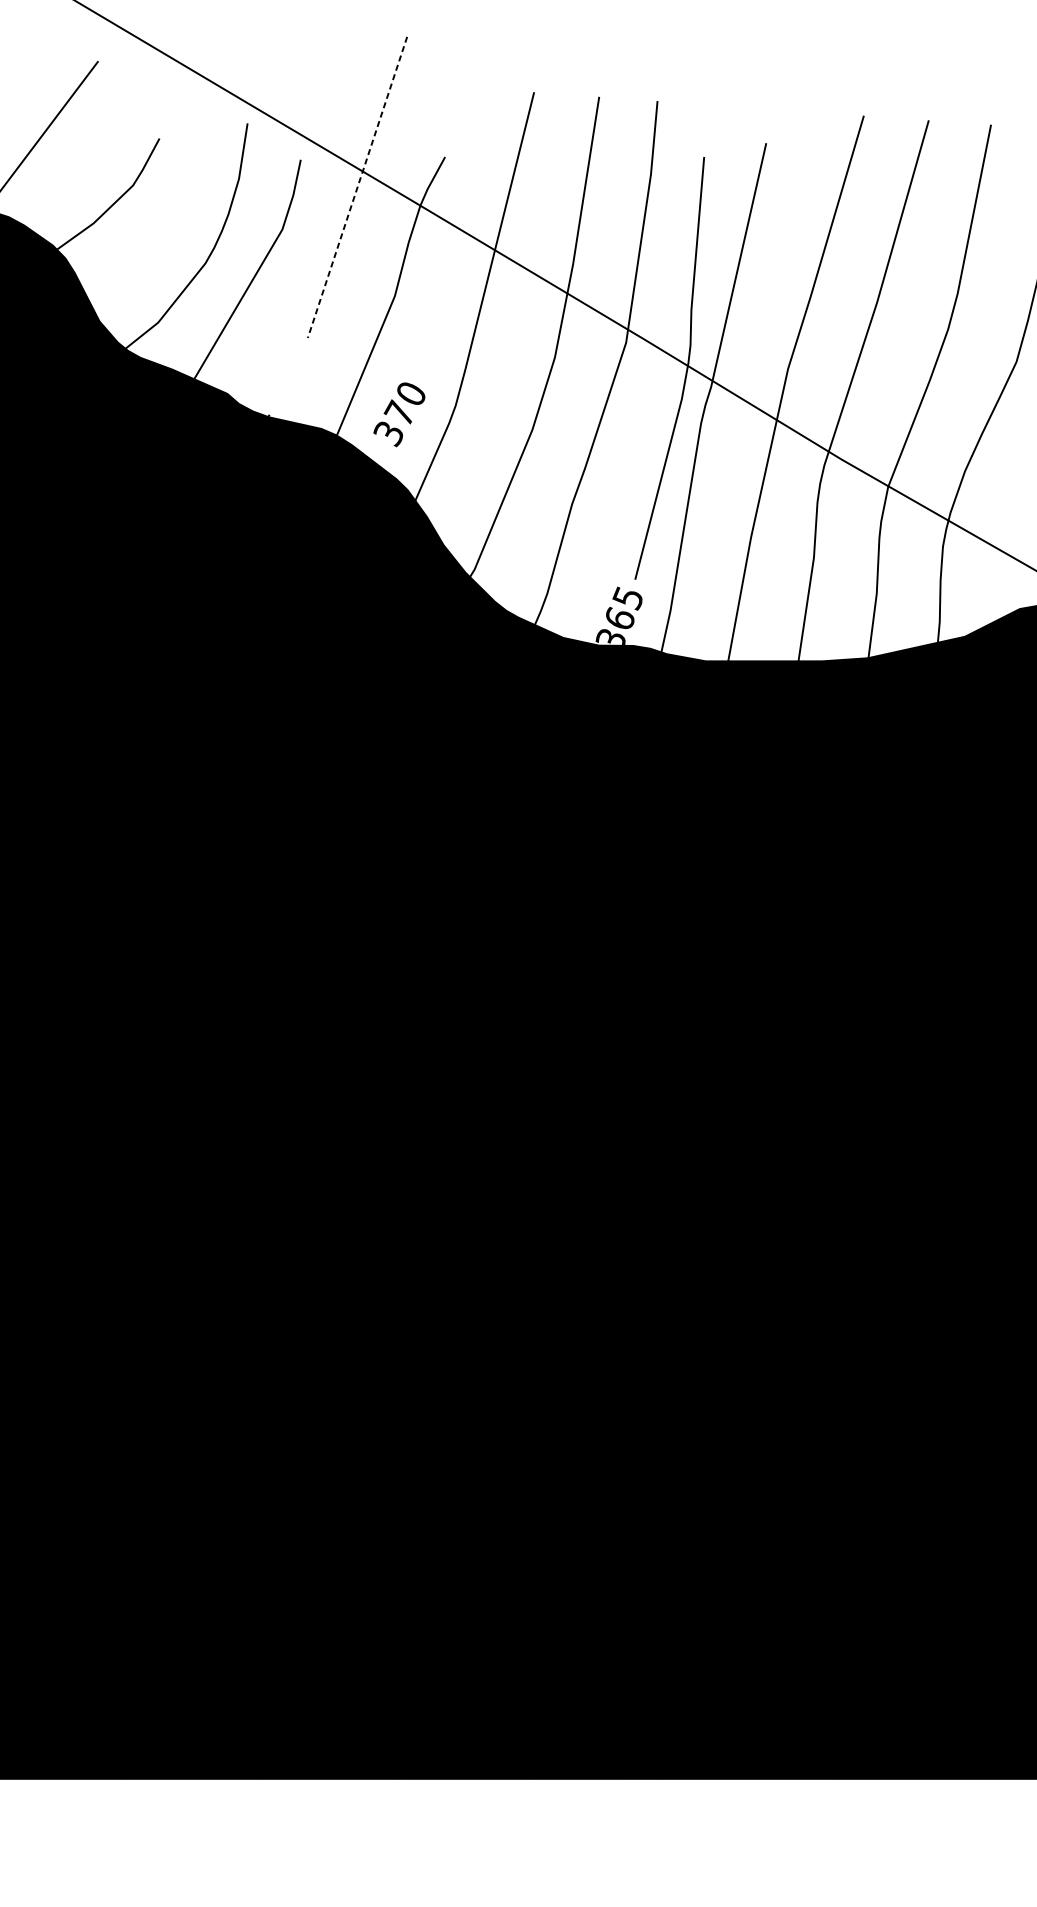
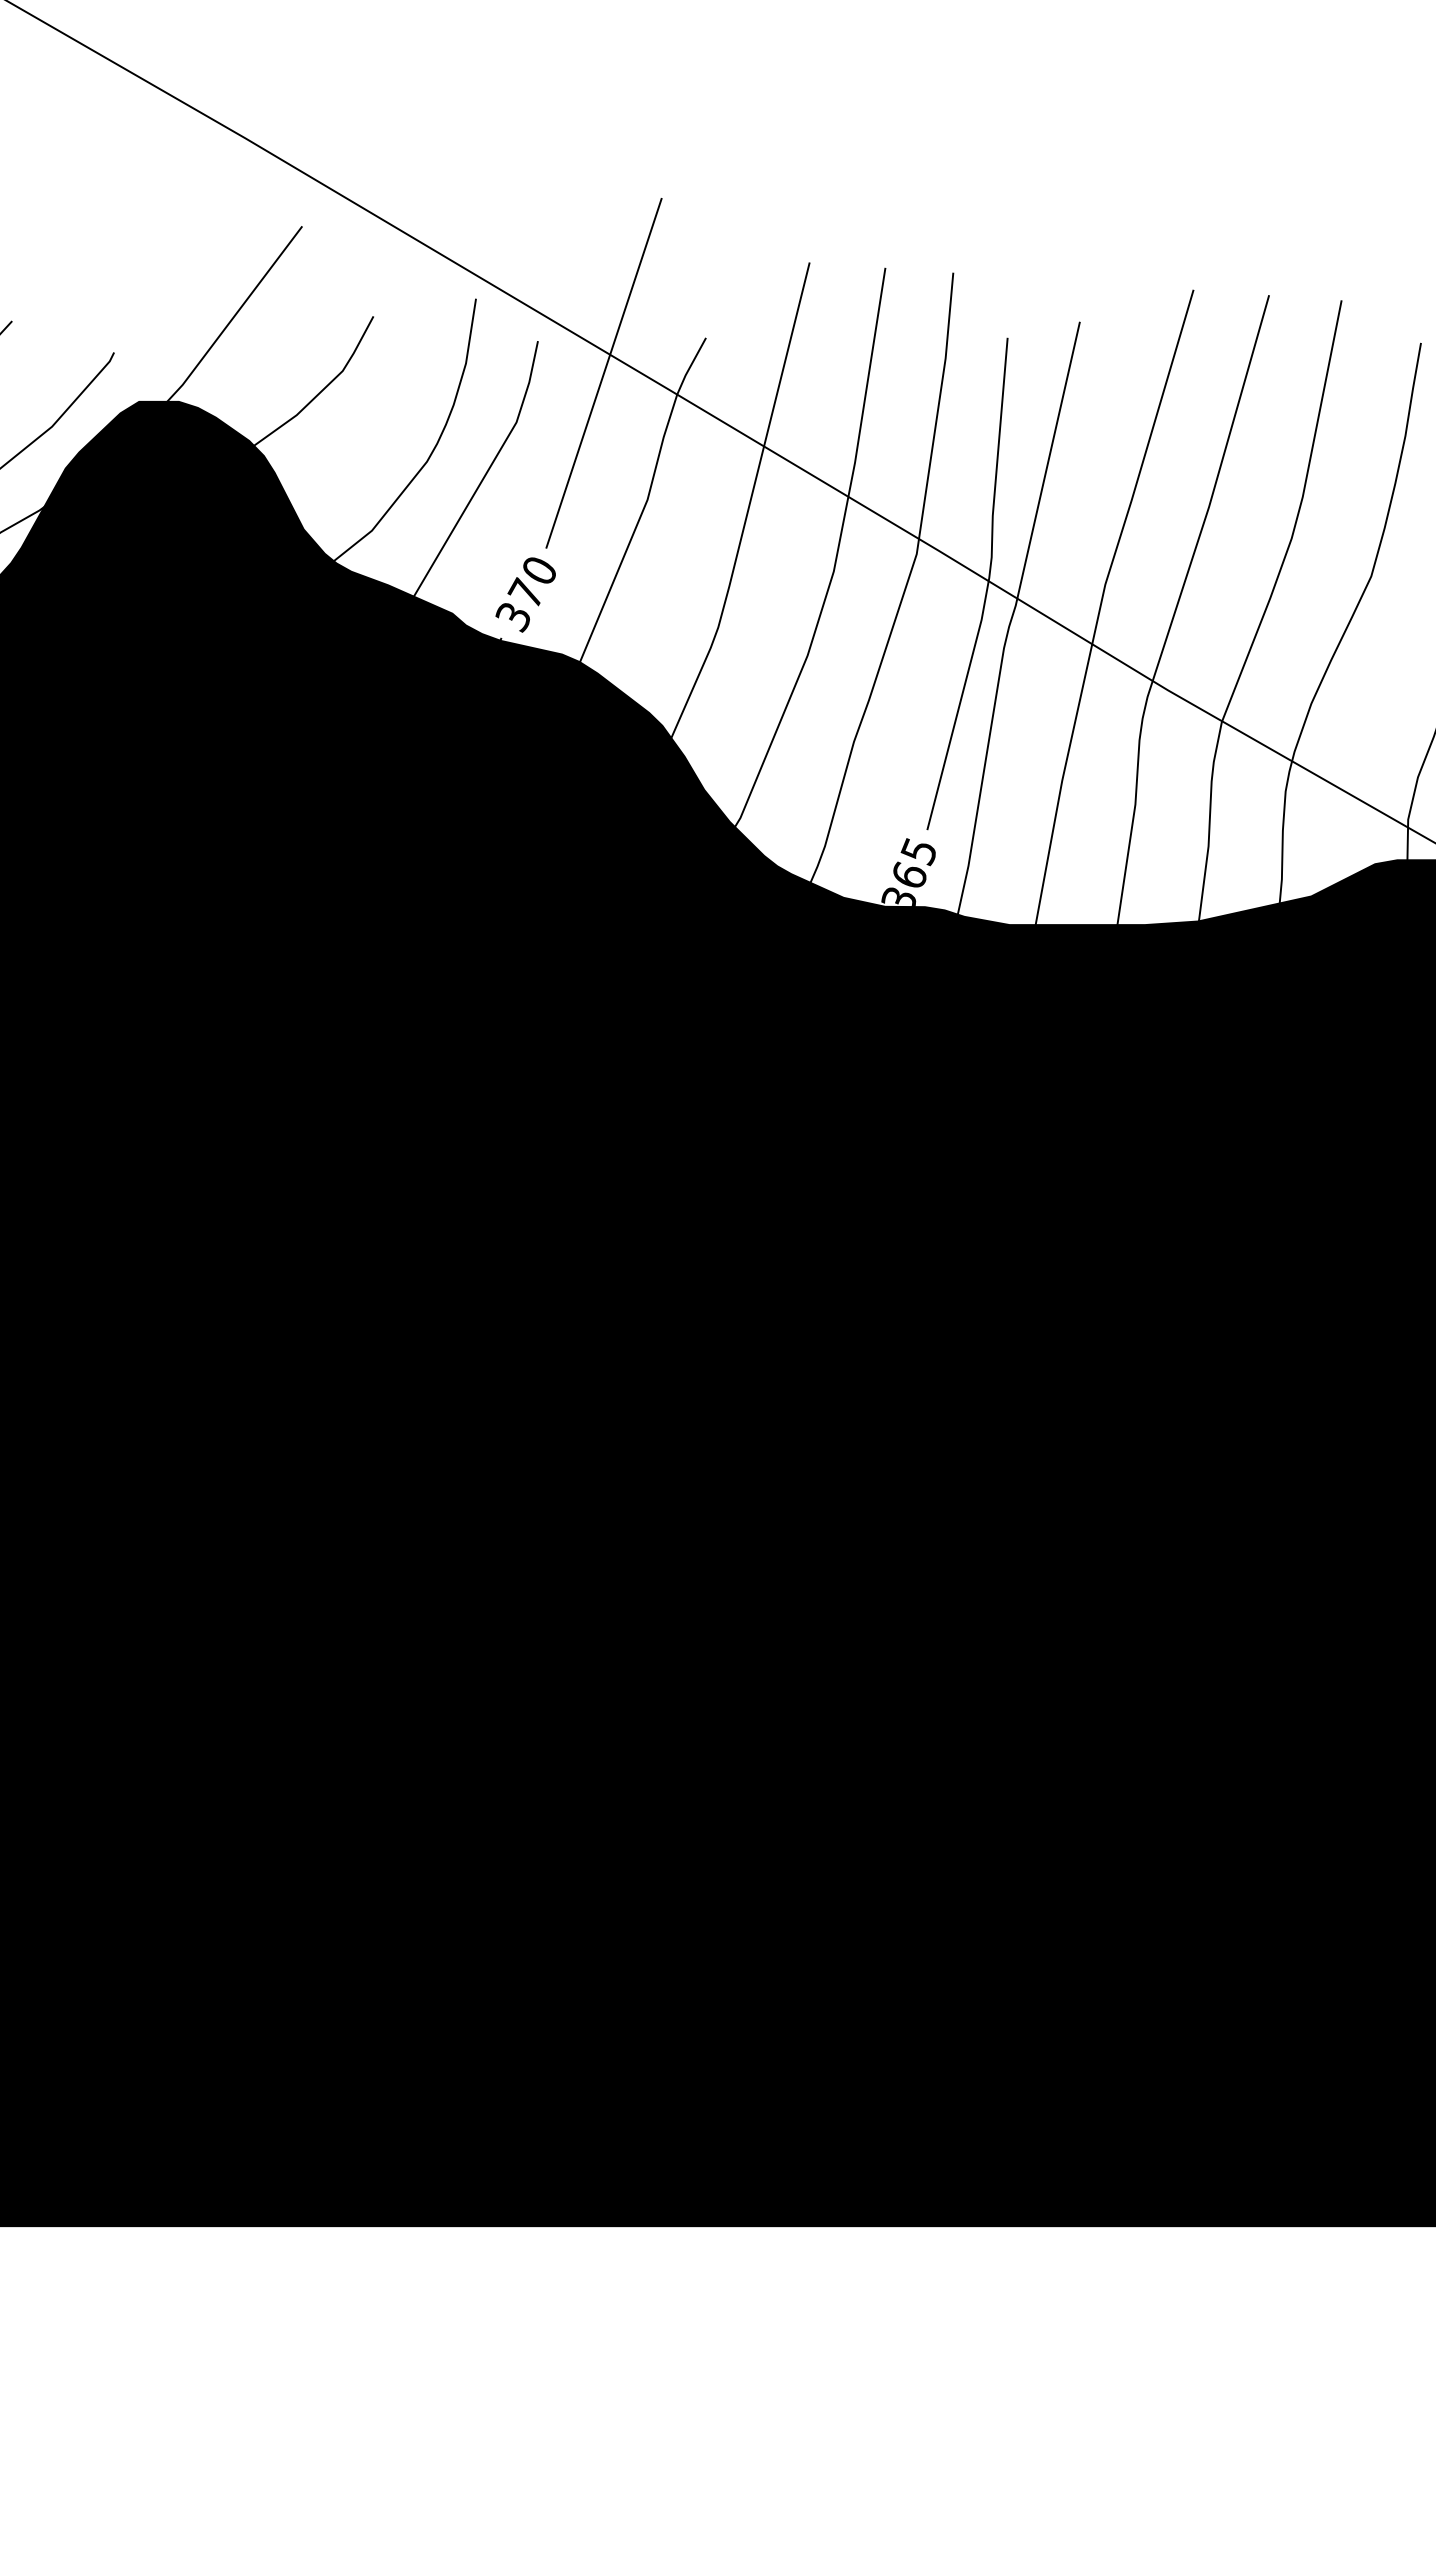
line: (357, 187) -> (604, 373), dashed -> solid
text: (399, 414) -> (525, 594), moved

